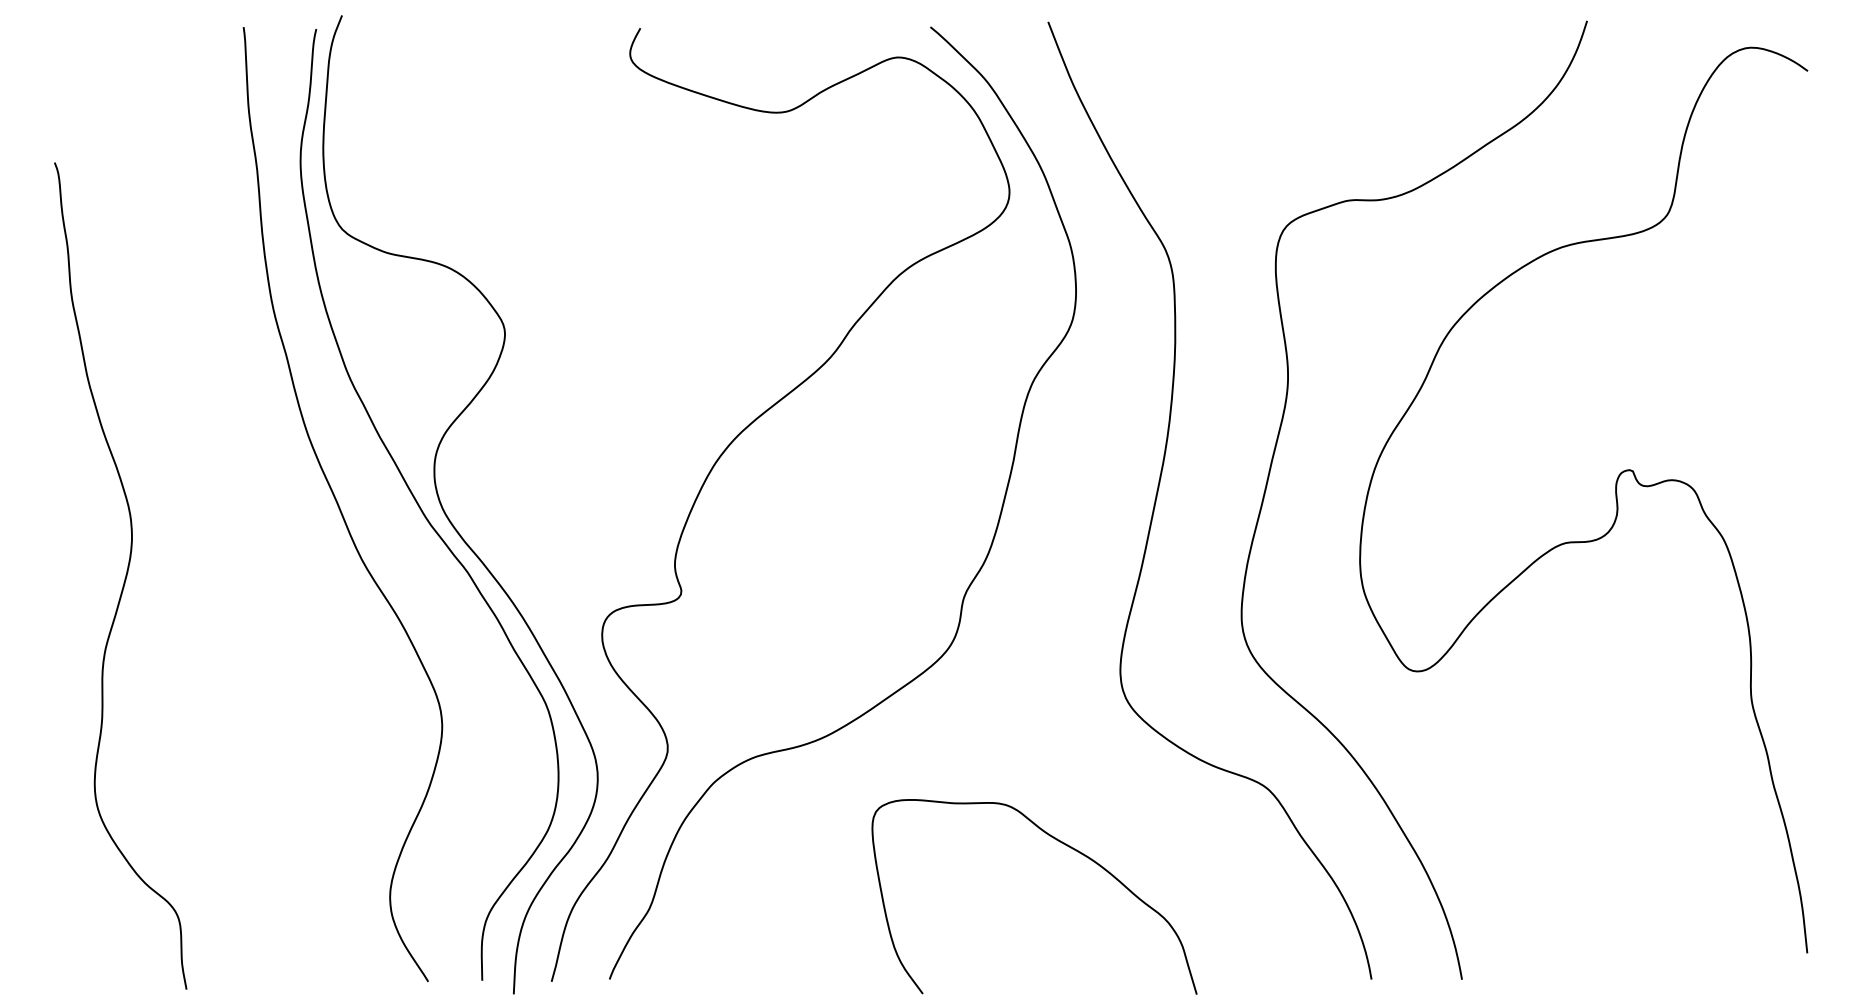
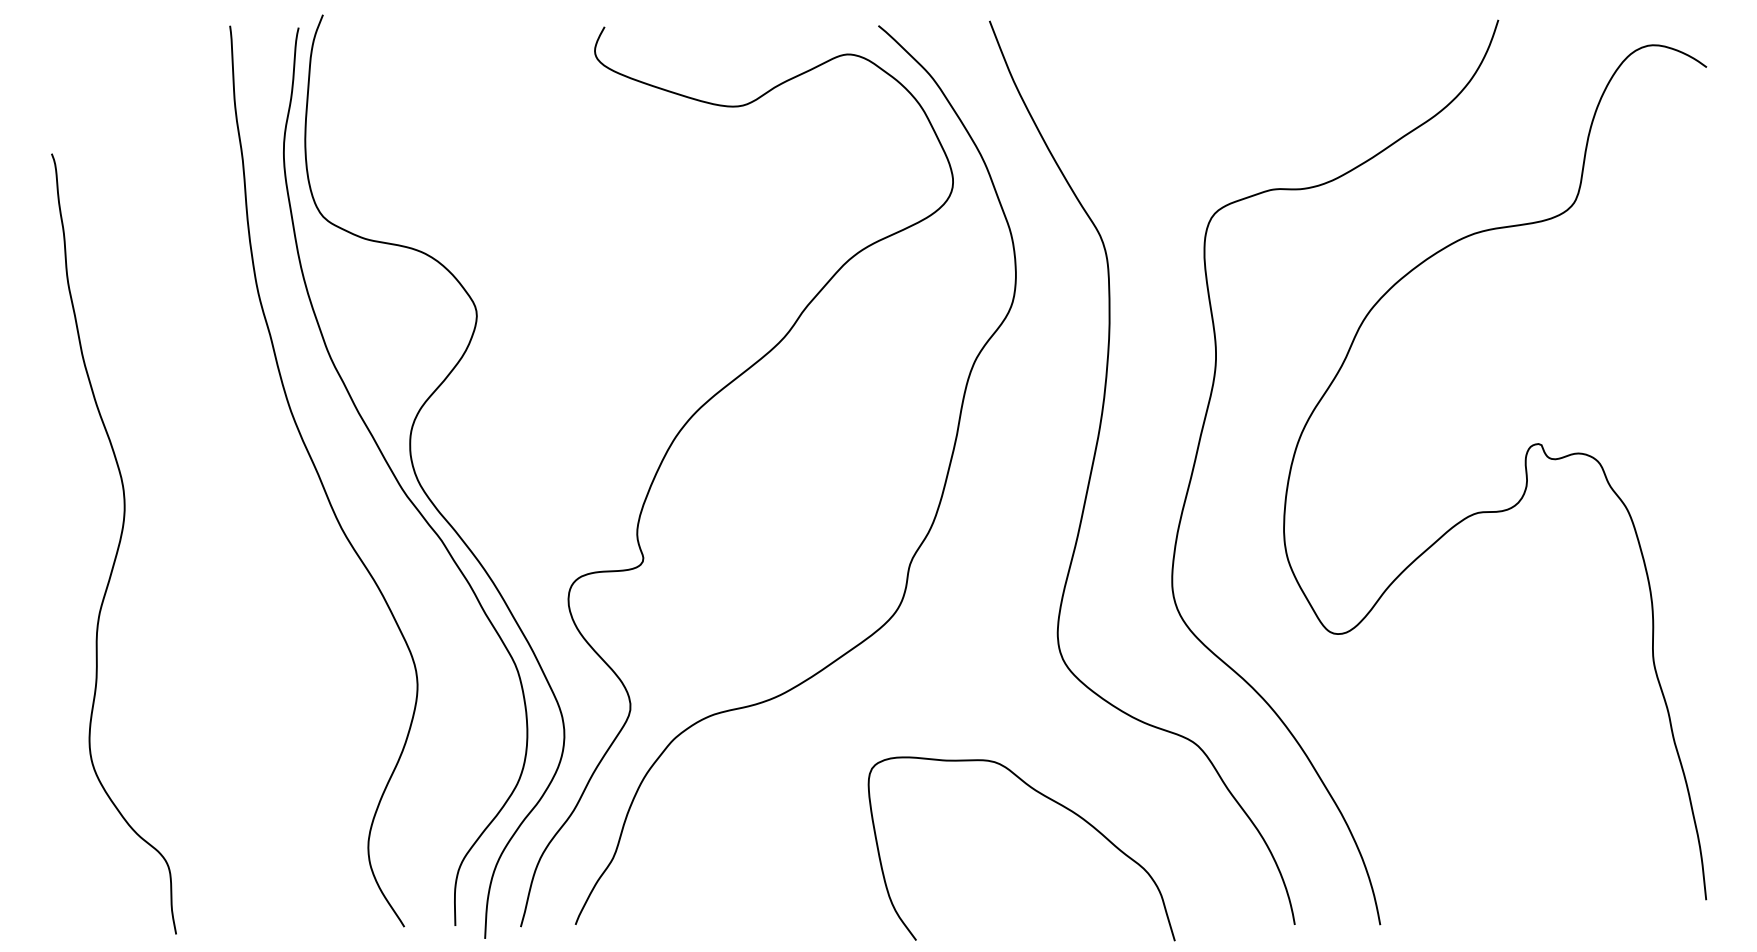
curve: (1065, 845) -> (1050, 800), moved

